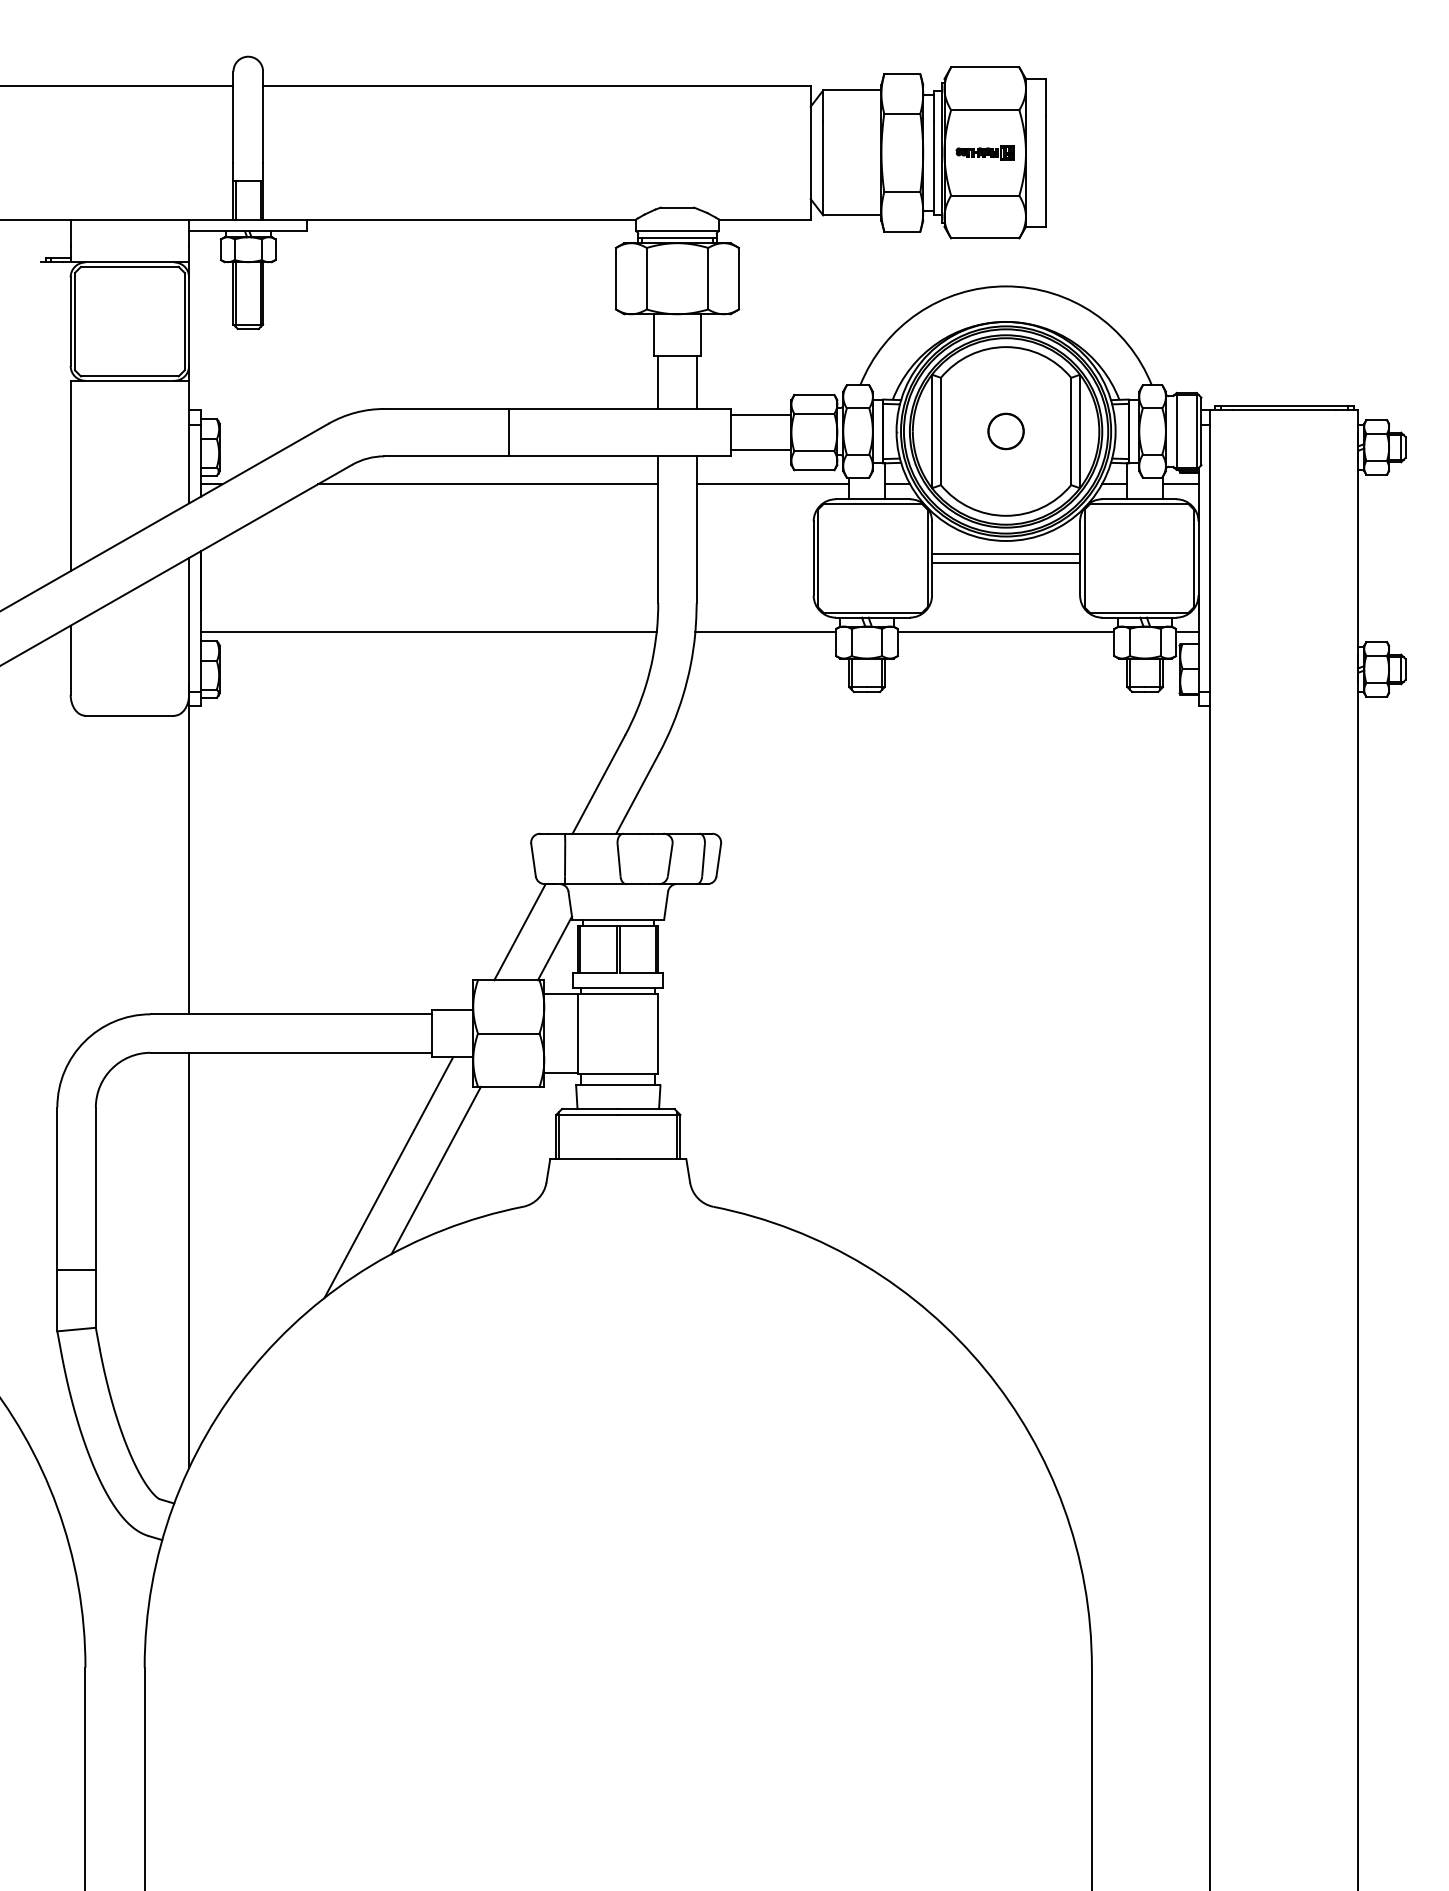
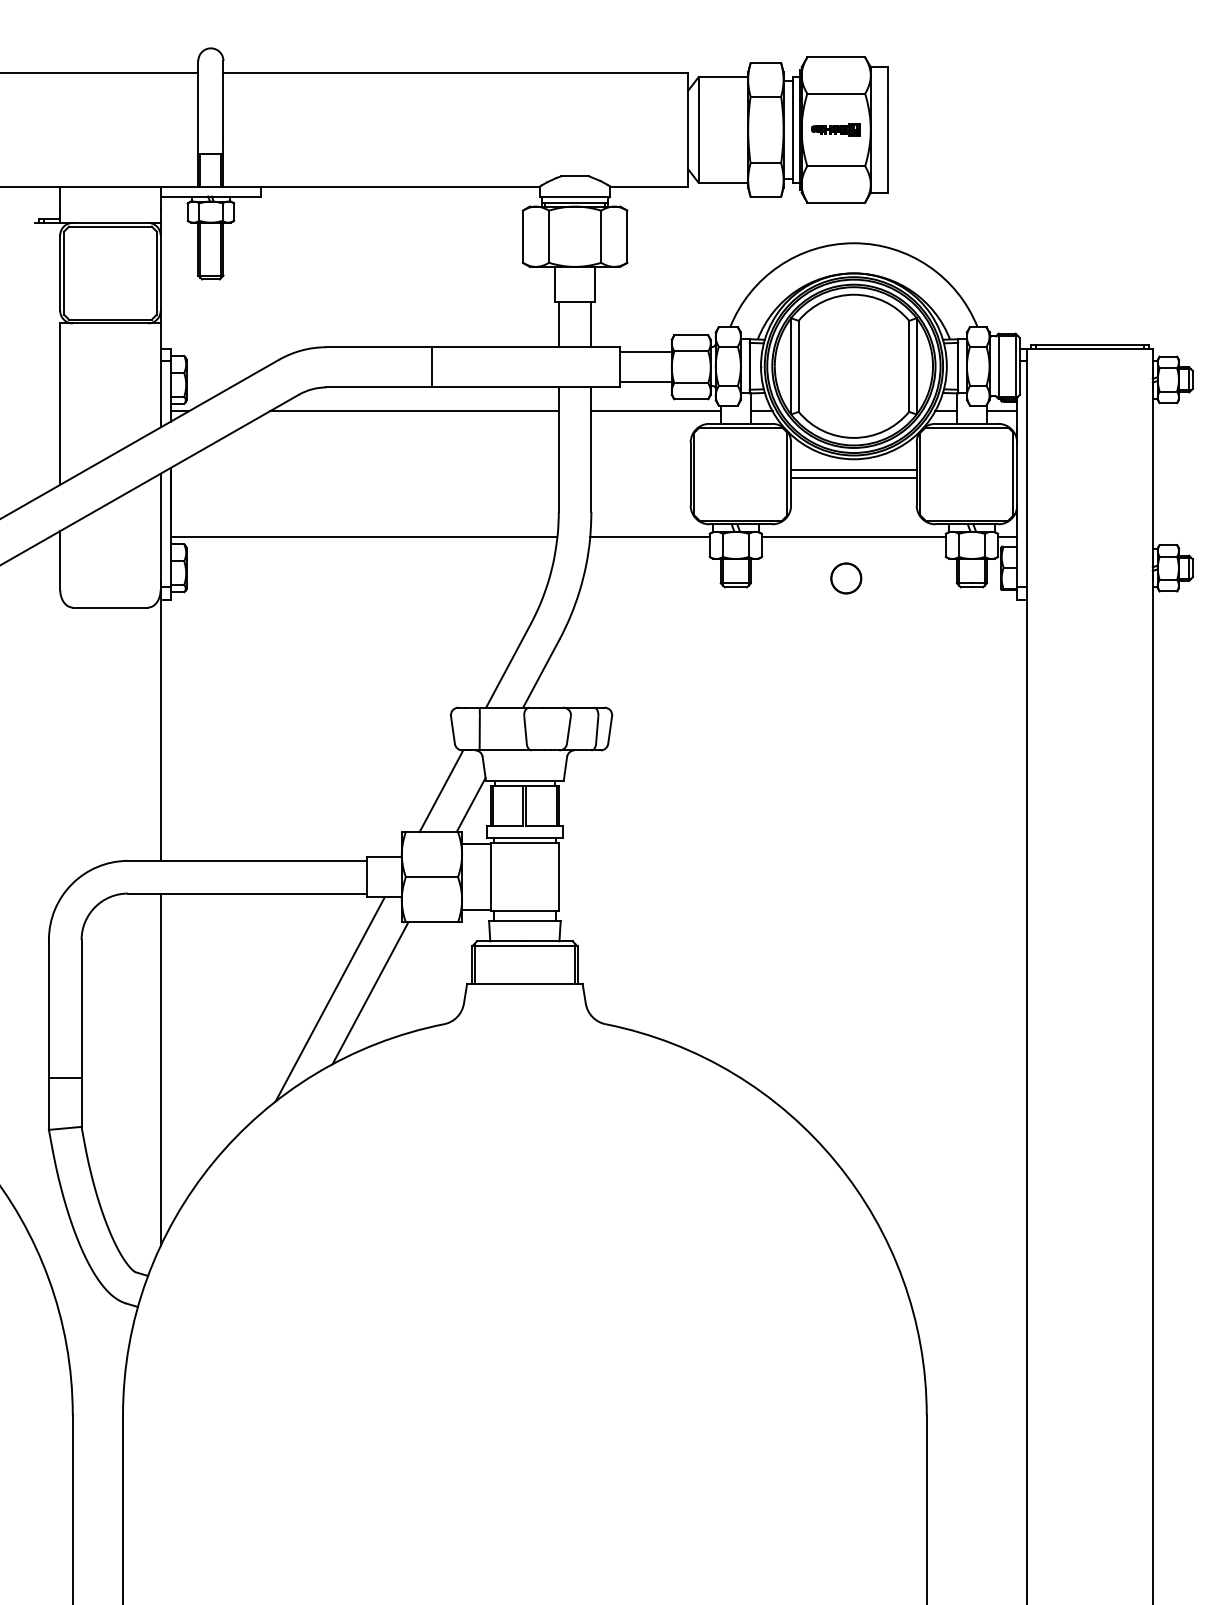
part: (1005, 431) -> (845, 578), moved

